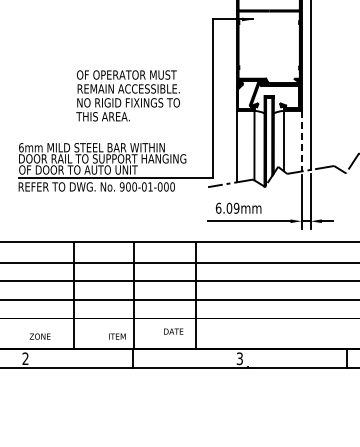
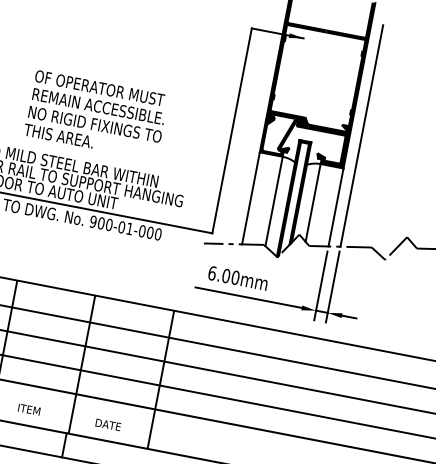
text: (127, 95) -> (95, 114), moved
line: (301, 141) -> (335, 207), dashed -> solid
text: (236, 208) -> (235, 278), 6.09mm -> 6.00mm
text: (173, 331) -> (108, 424), moved
text: (117, 336) -> (29, 409), moved

